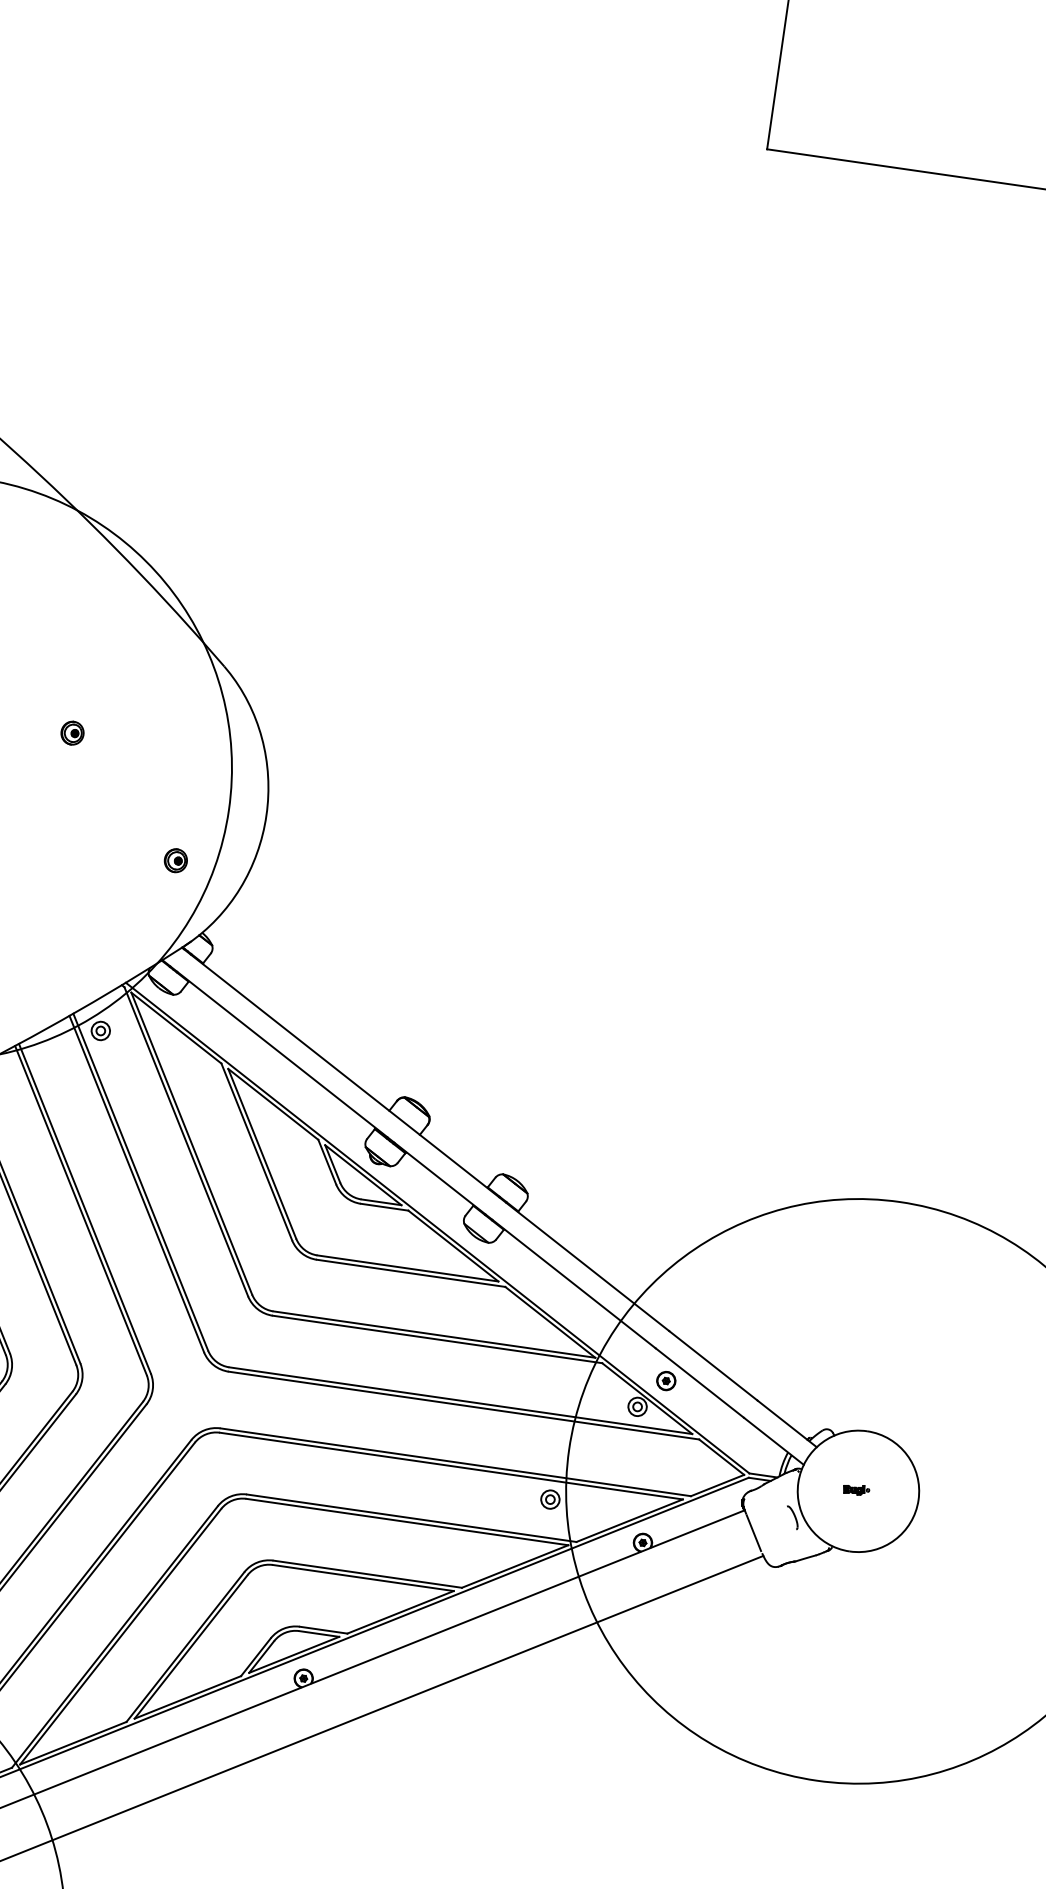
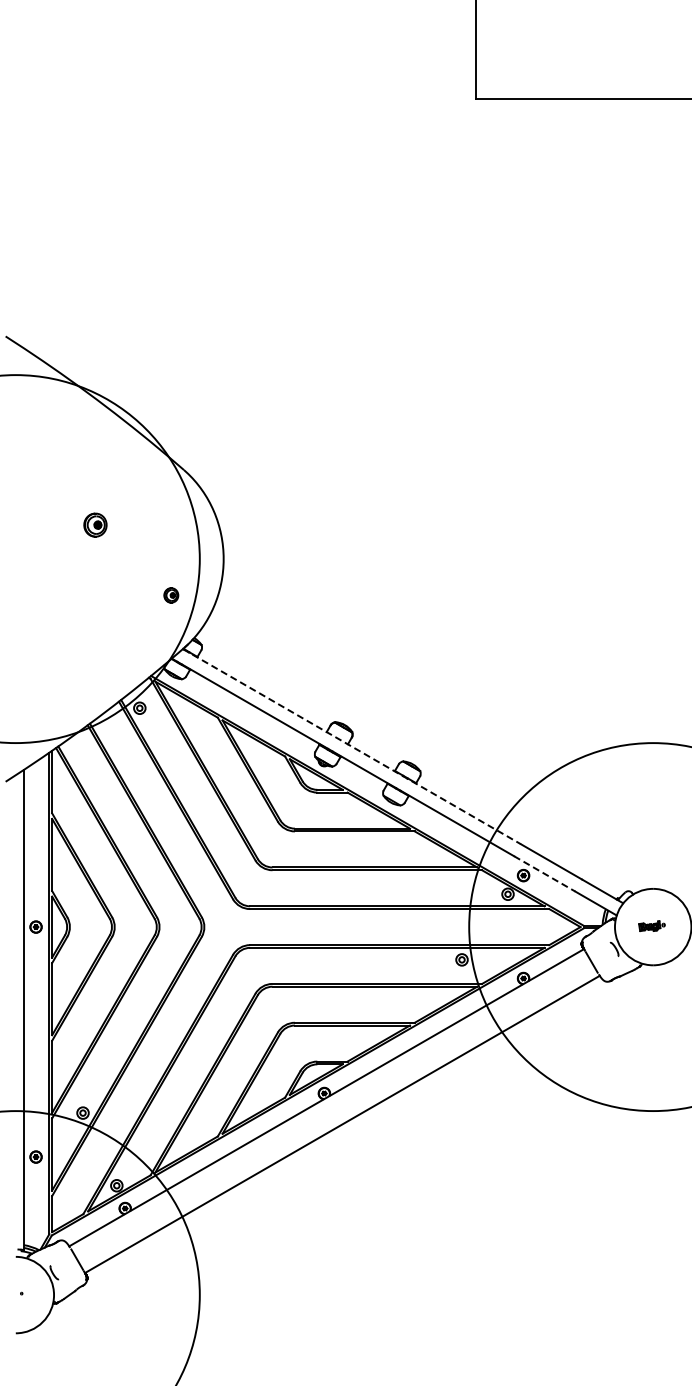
part: (72, 733) -> (95, 525), size x1.6
line: (426, 1139) -> (352, 746), solid -> dashed
line: (701, 1384) -> (545, 874), solid -> dashed
part: (855, 1490) -> (651, 926), size x1.6

